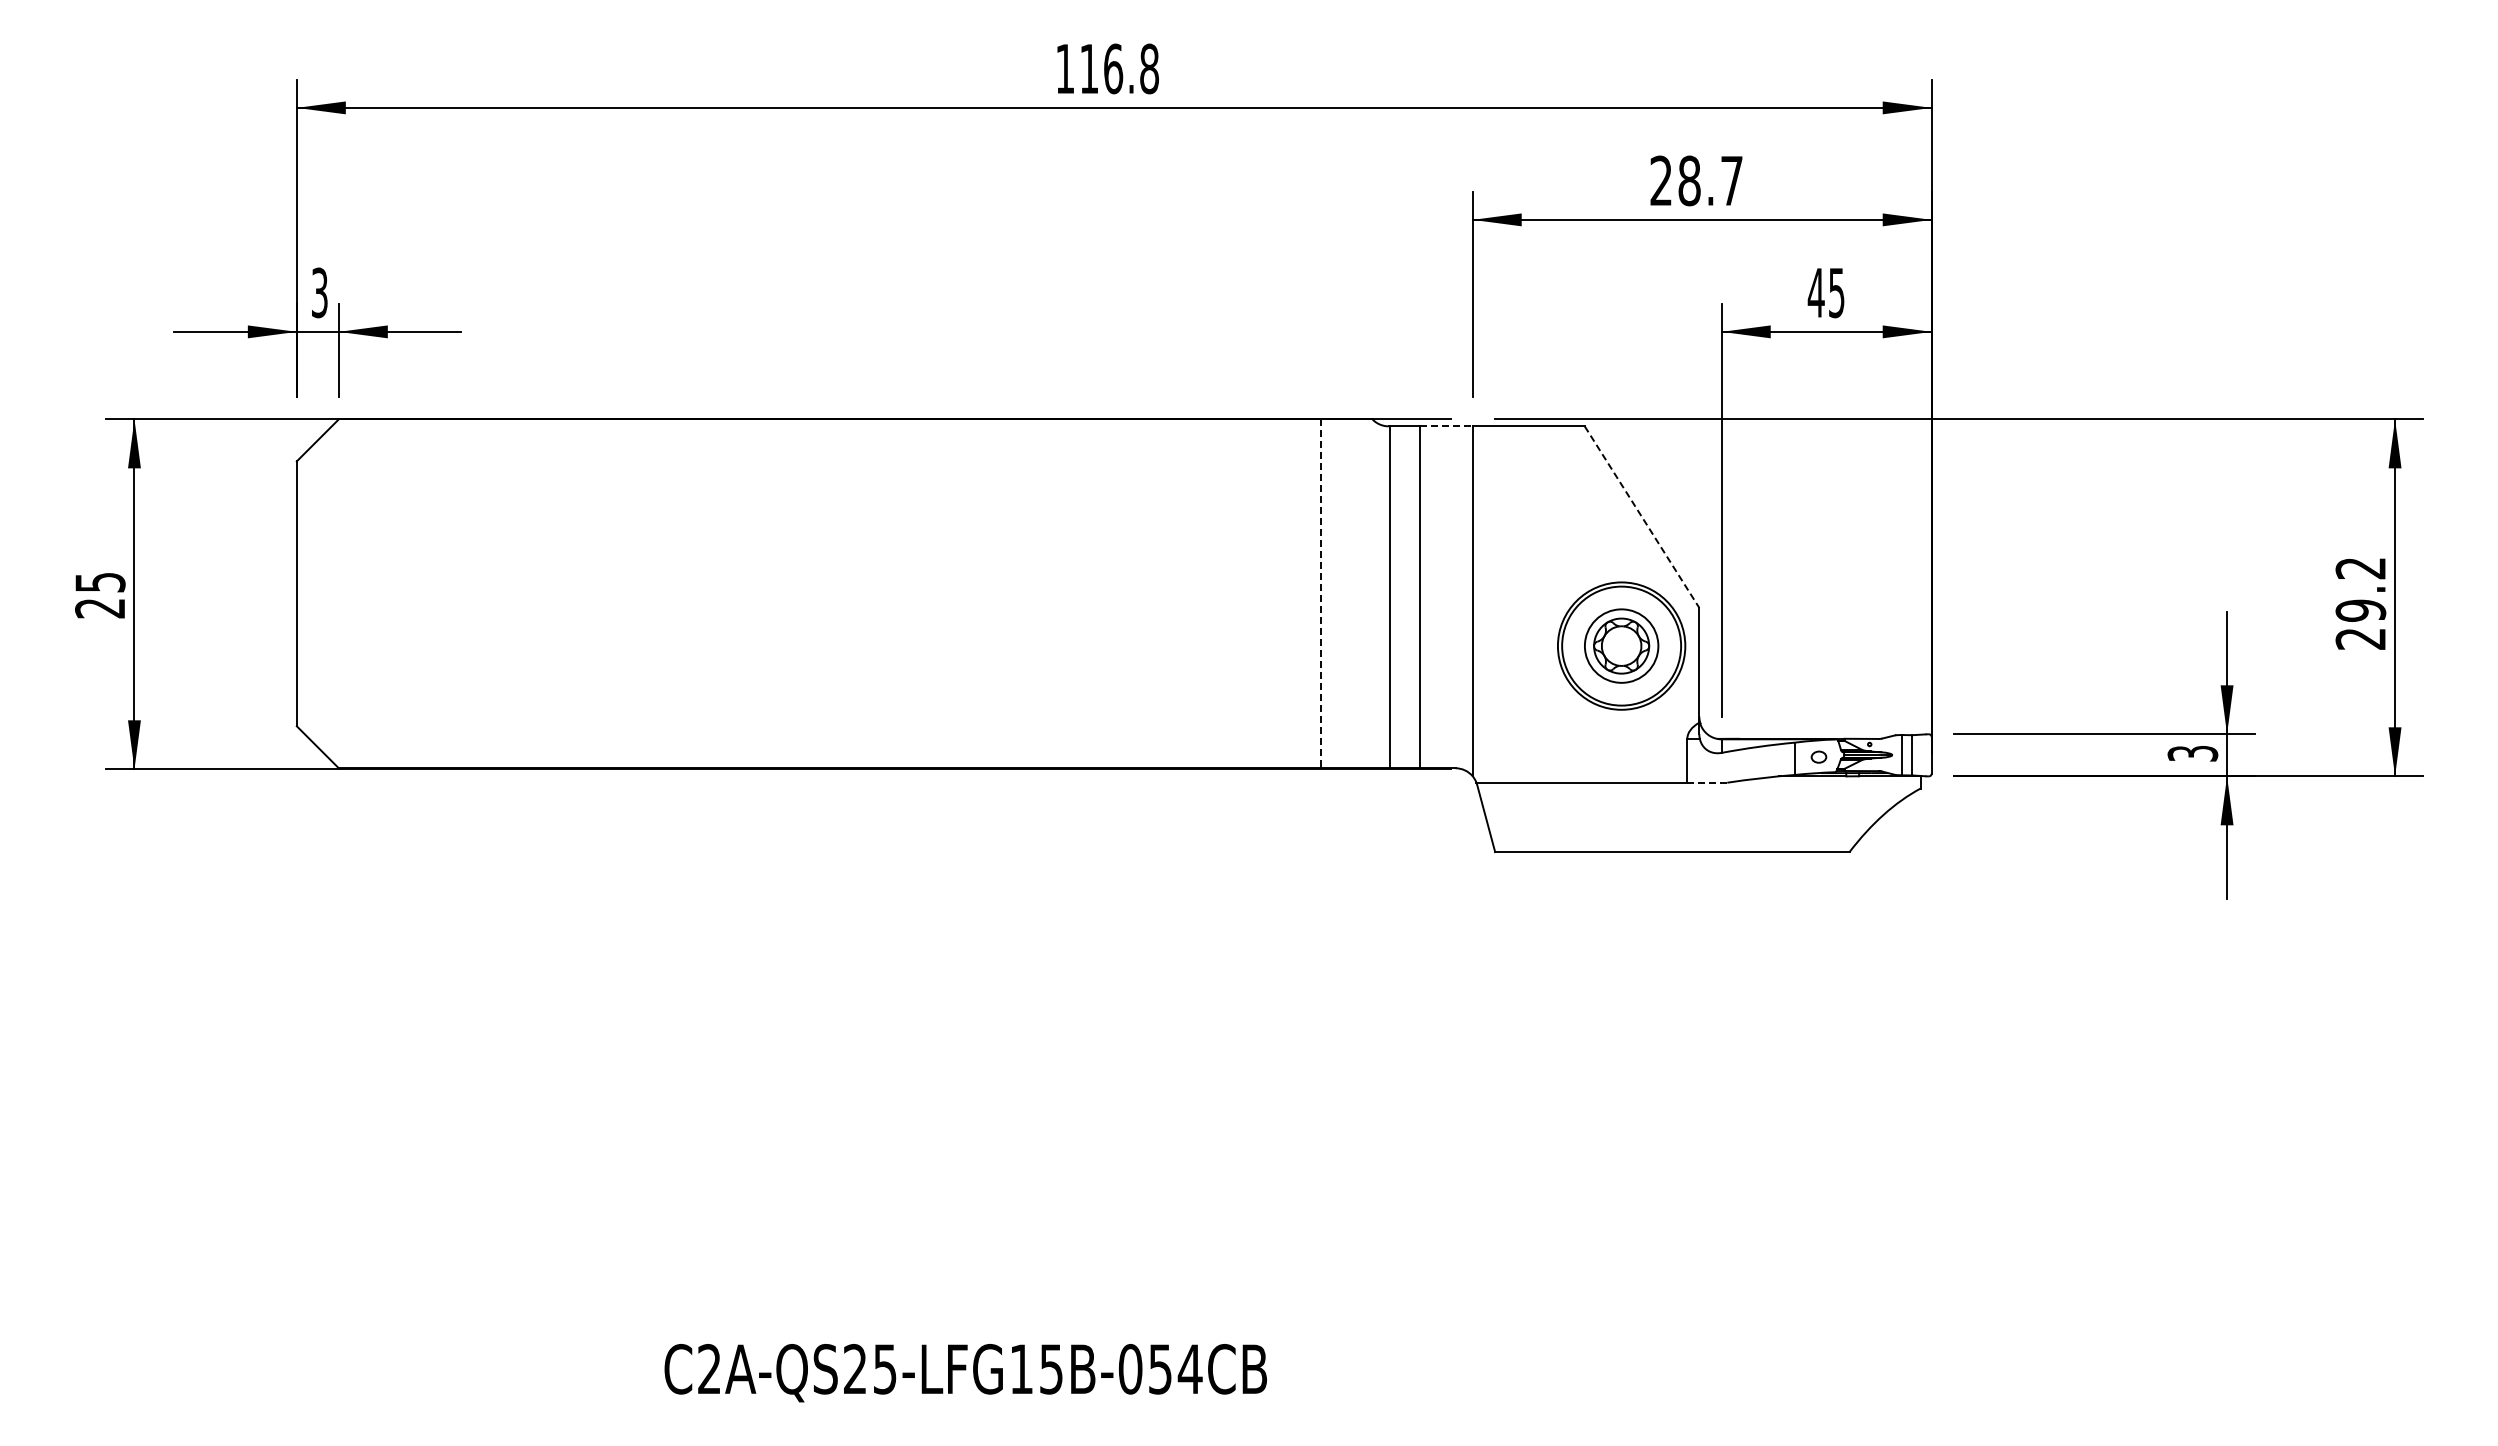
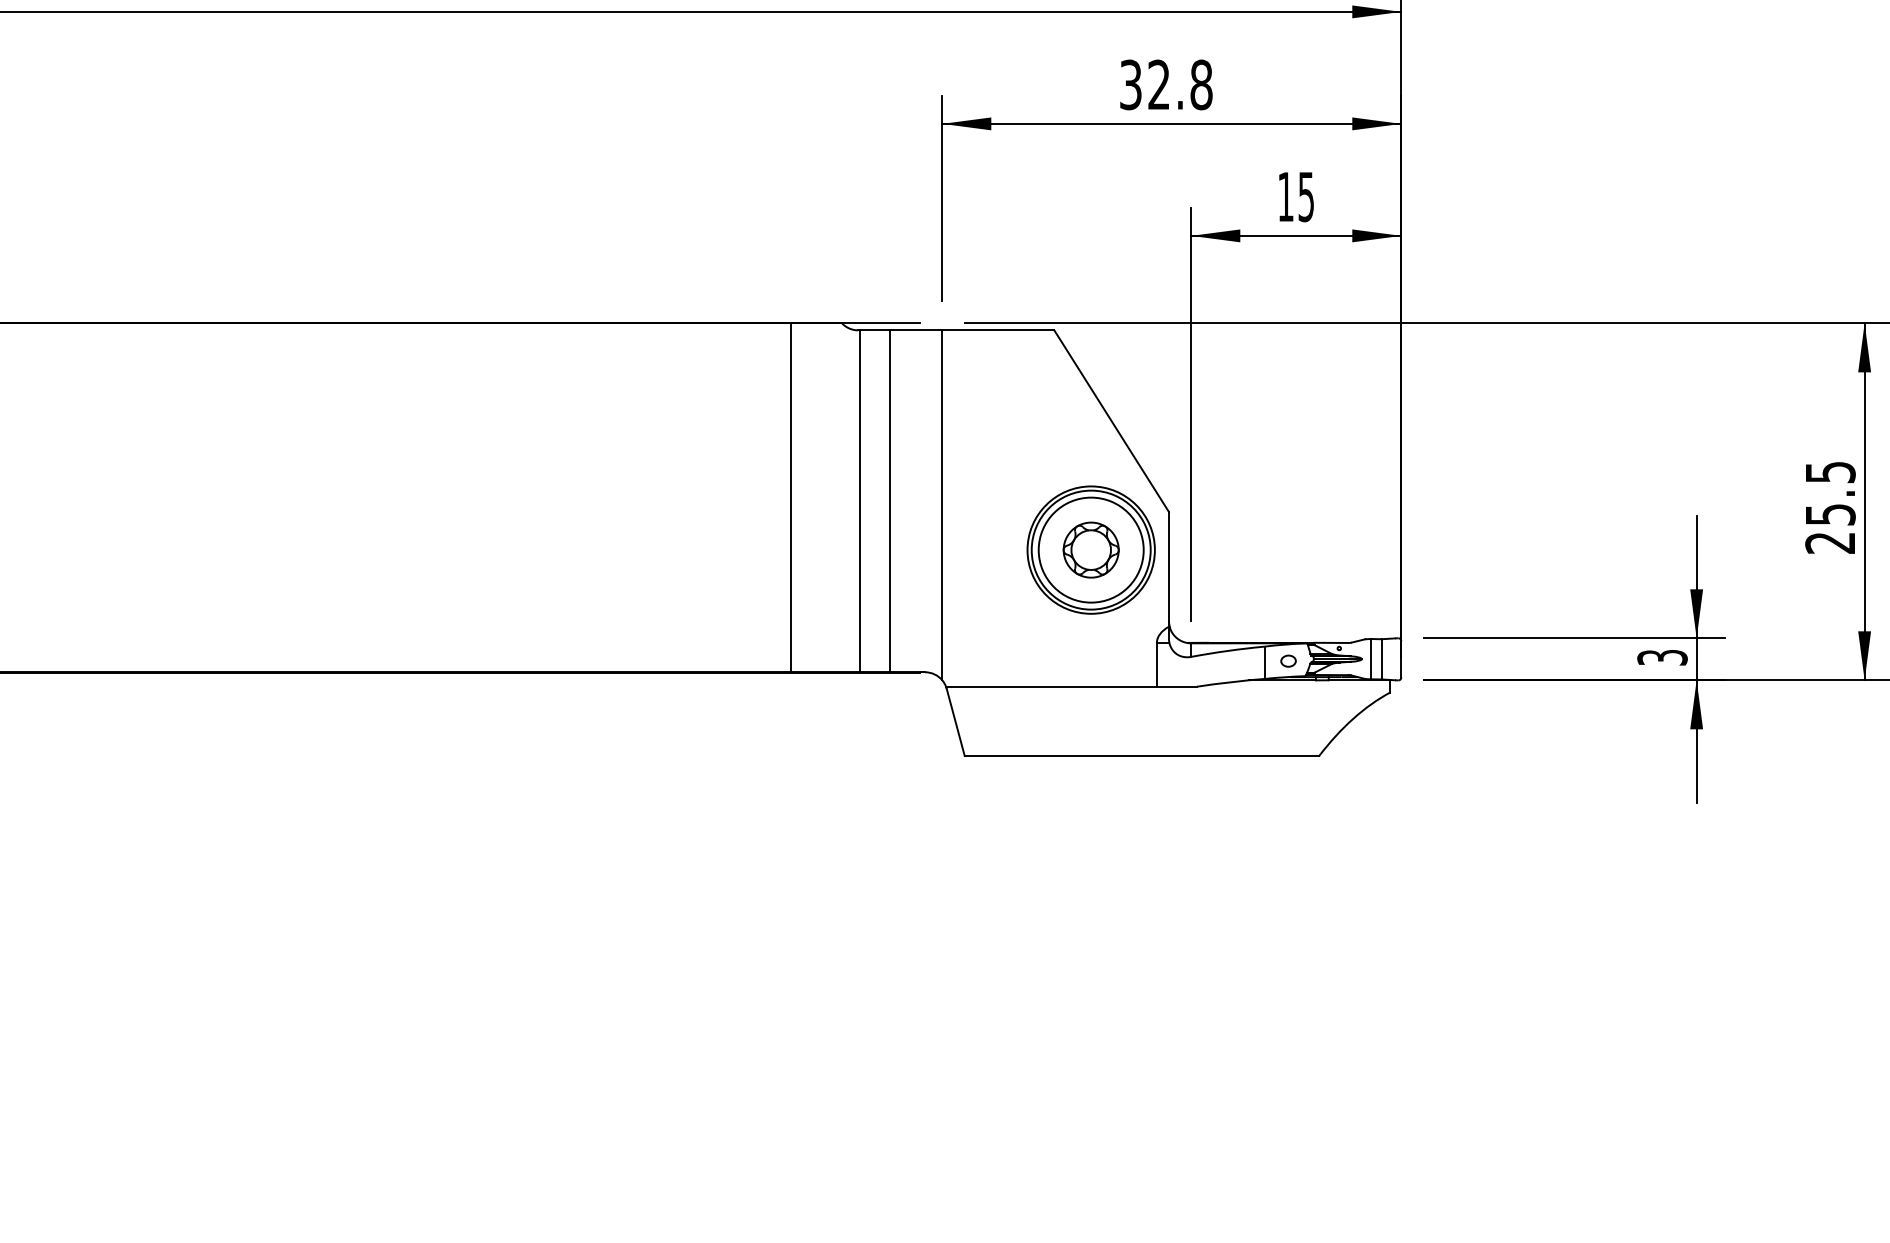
text: (1696, 180) -> (1166, 84), 28.7 -> 32.8
text: (1815, 292) -> (1285, 196), 45 -> 15
line: (1446, 426) -> (916, 330), dashed -> solid
line: (1642, 517) -> (1112, 421), dashed -> solid
text: (2360, 589) -> (1830, 493), 29.2 -> 25.5
line: (1321, 594) -> (791, 498), dashed -> solid
circle: (1621, 645) -> (1091, 549), size x1.43
line: (1707, 782) -> (1177, 686), dashed -> solid

